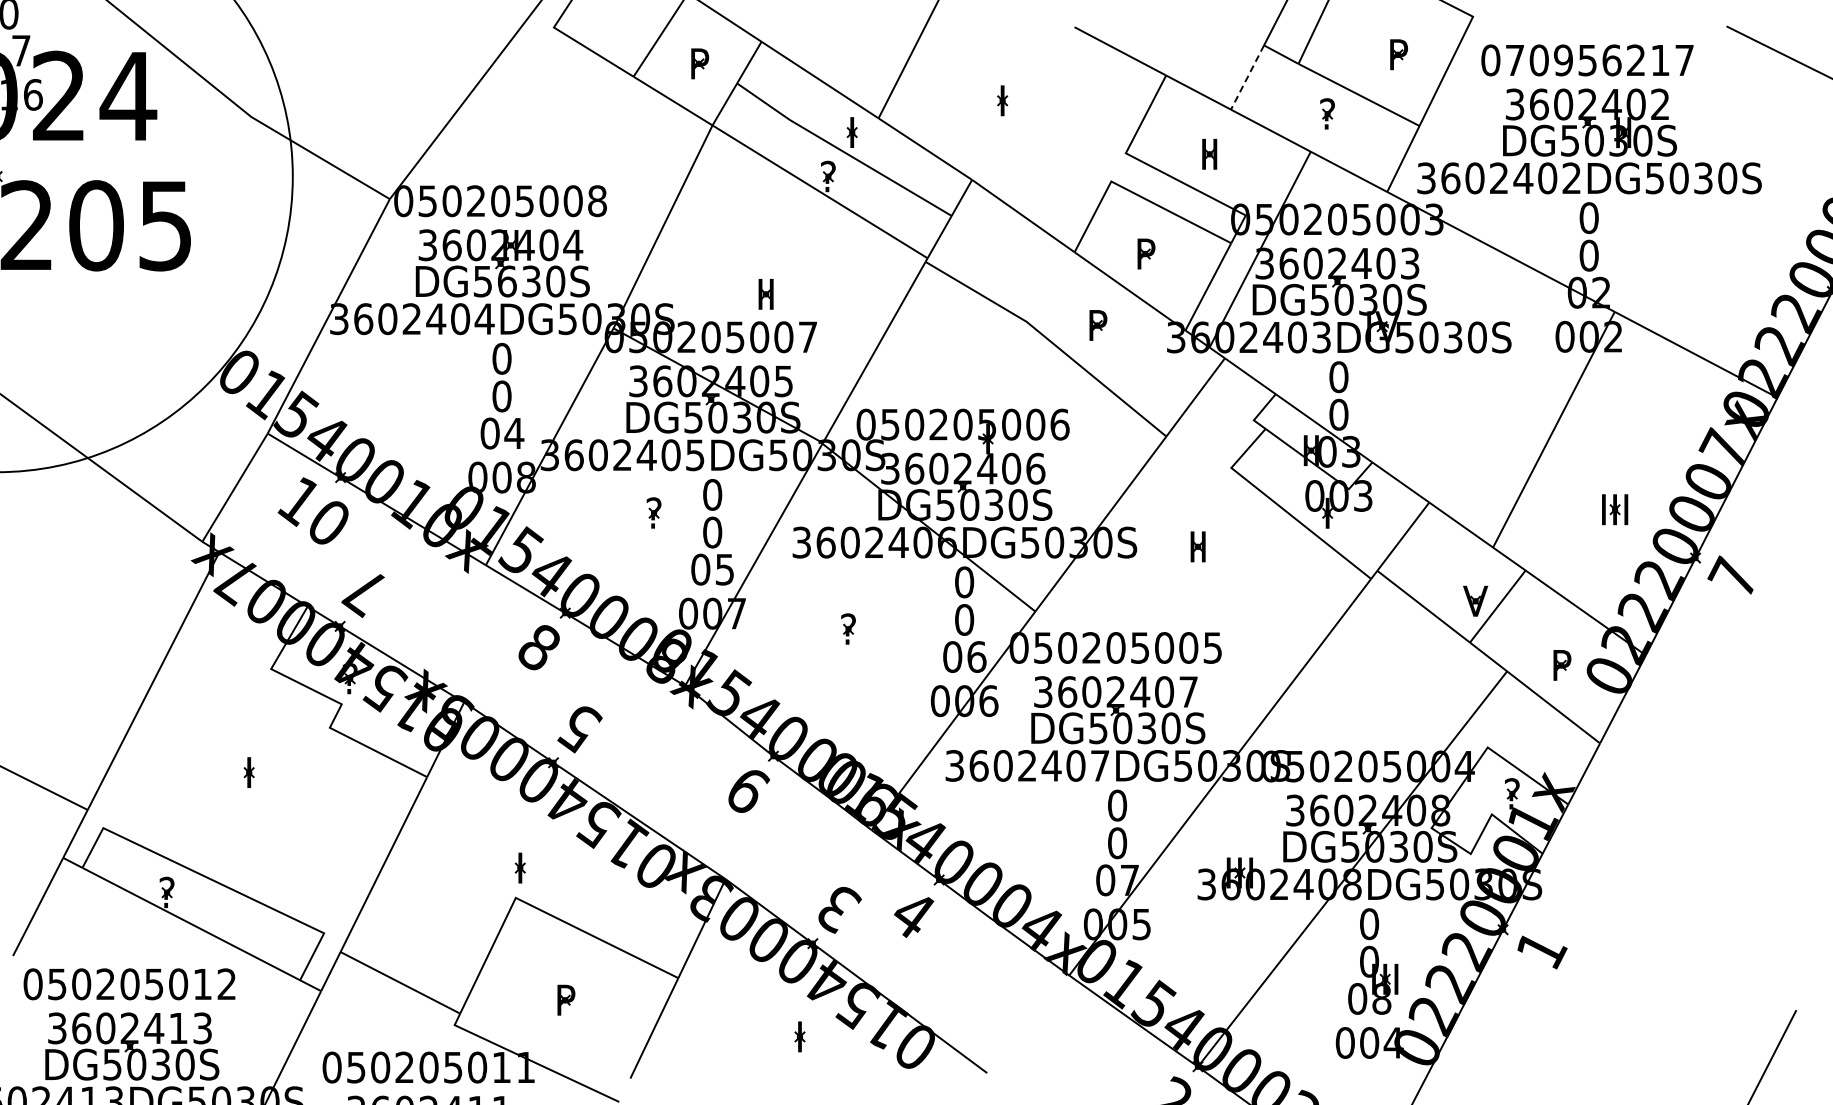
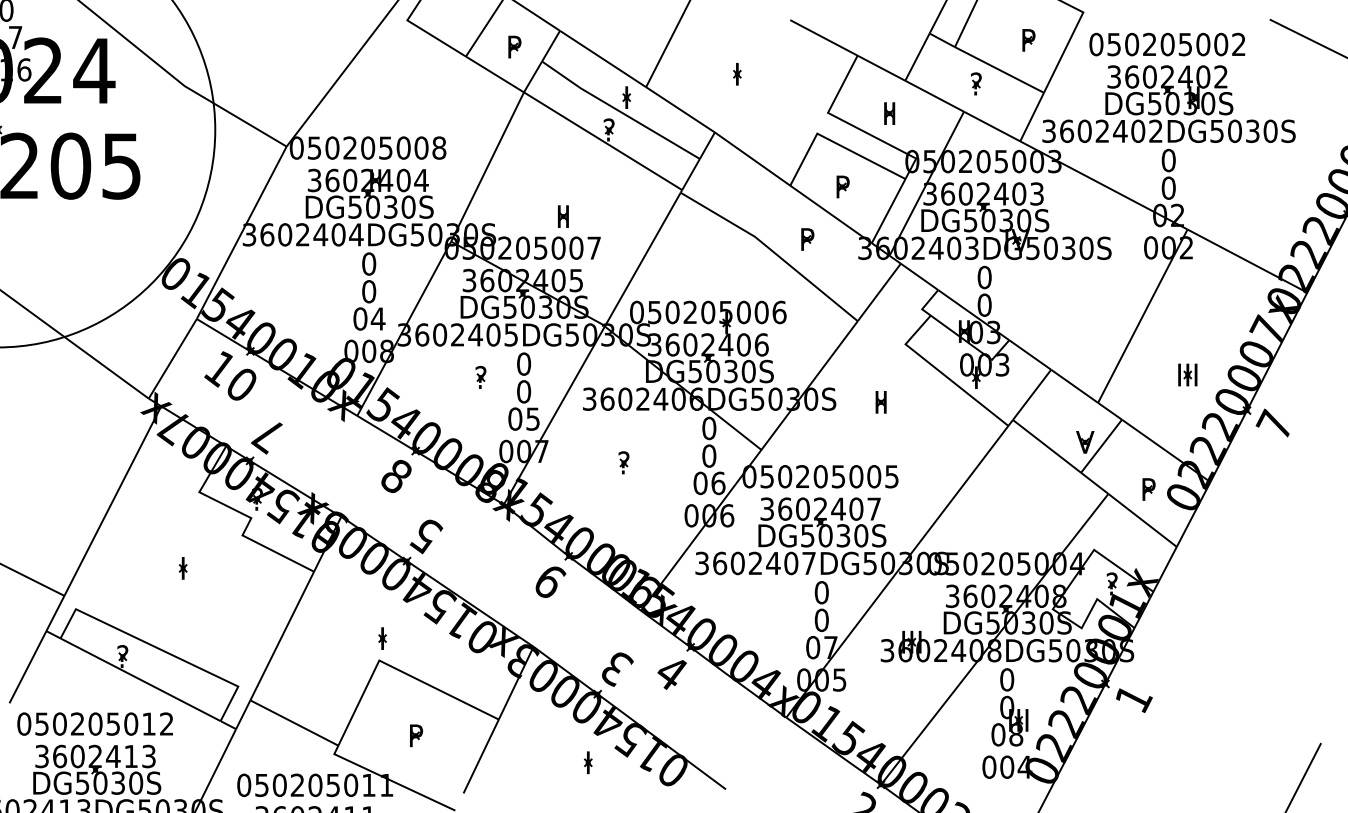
text: (1599, 60) -> (1176, 44), 070956217 -> 050205002
line: (1247, 77) -> (917, 57), dashed -> solid
text: (506, 281) -> (372, 207), DG5630S -> DG5030S

